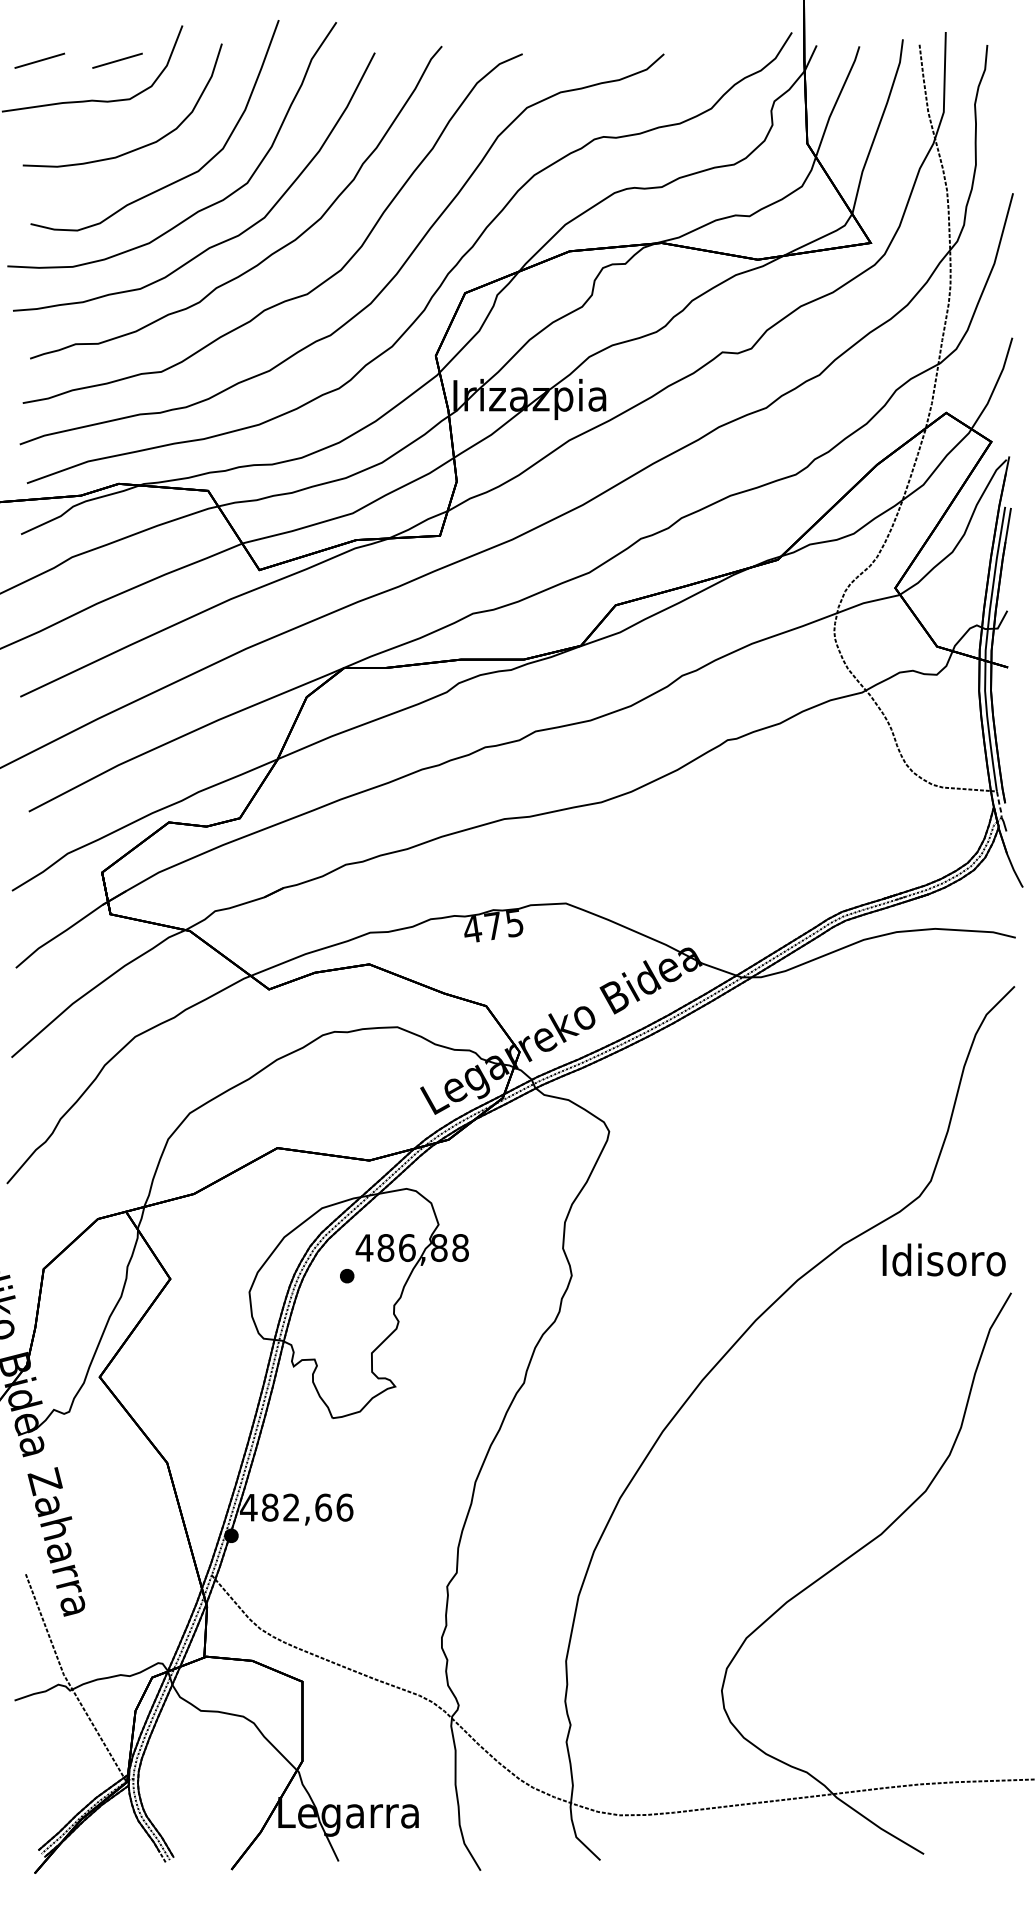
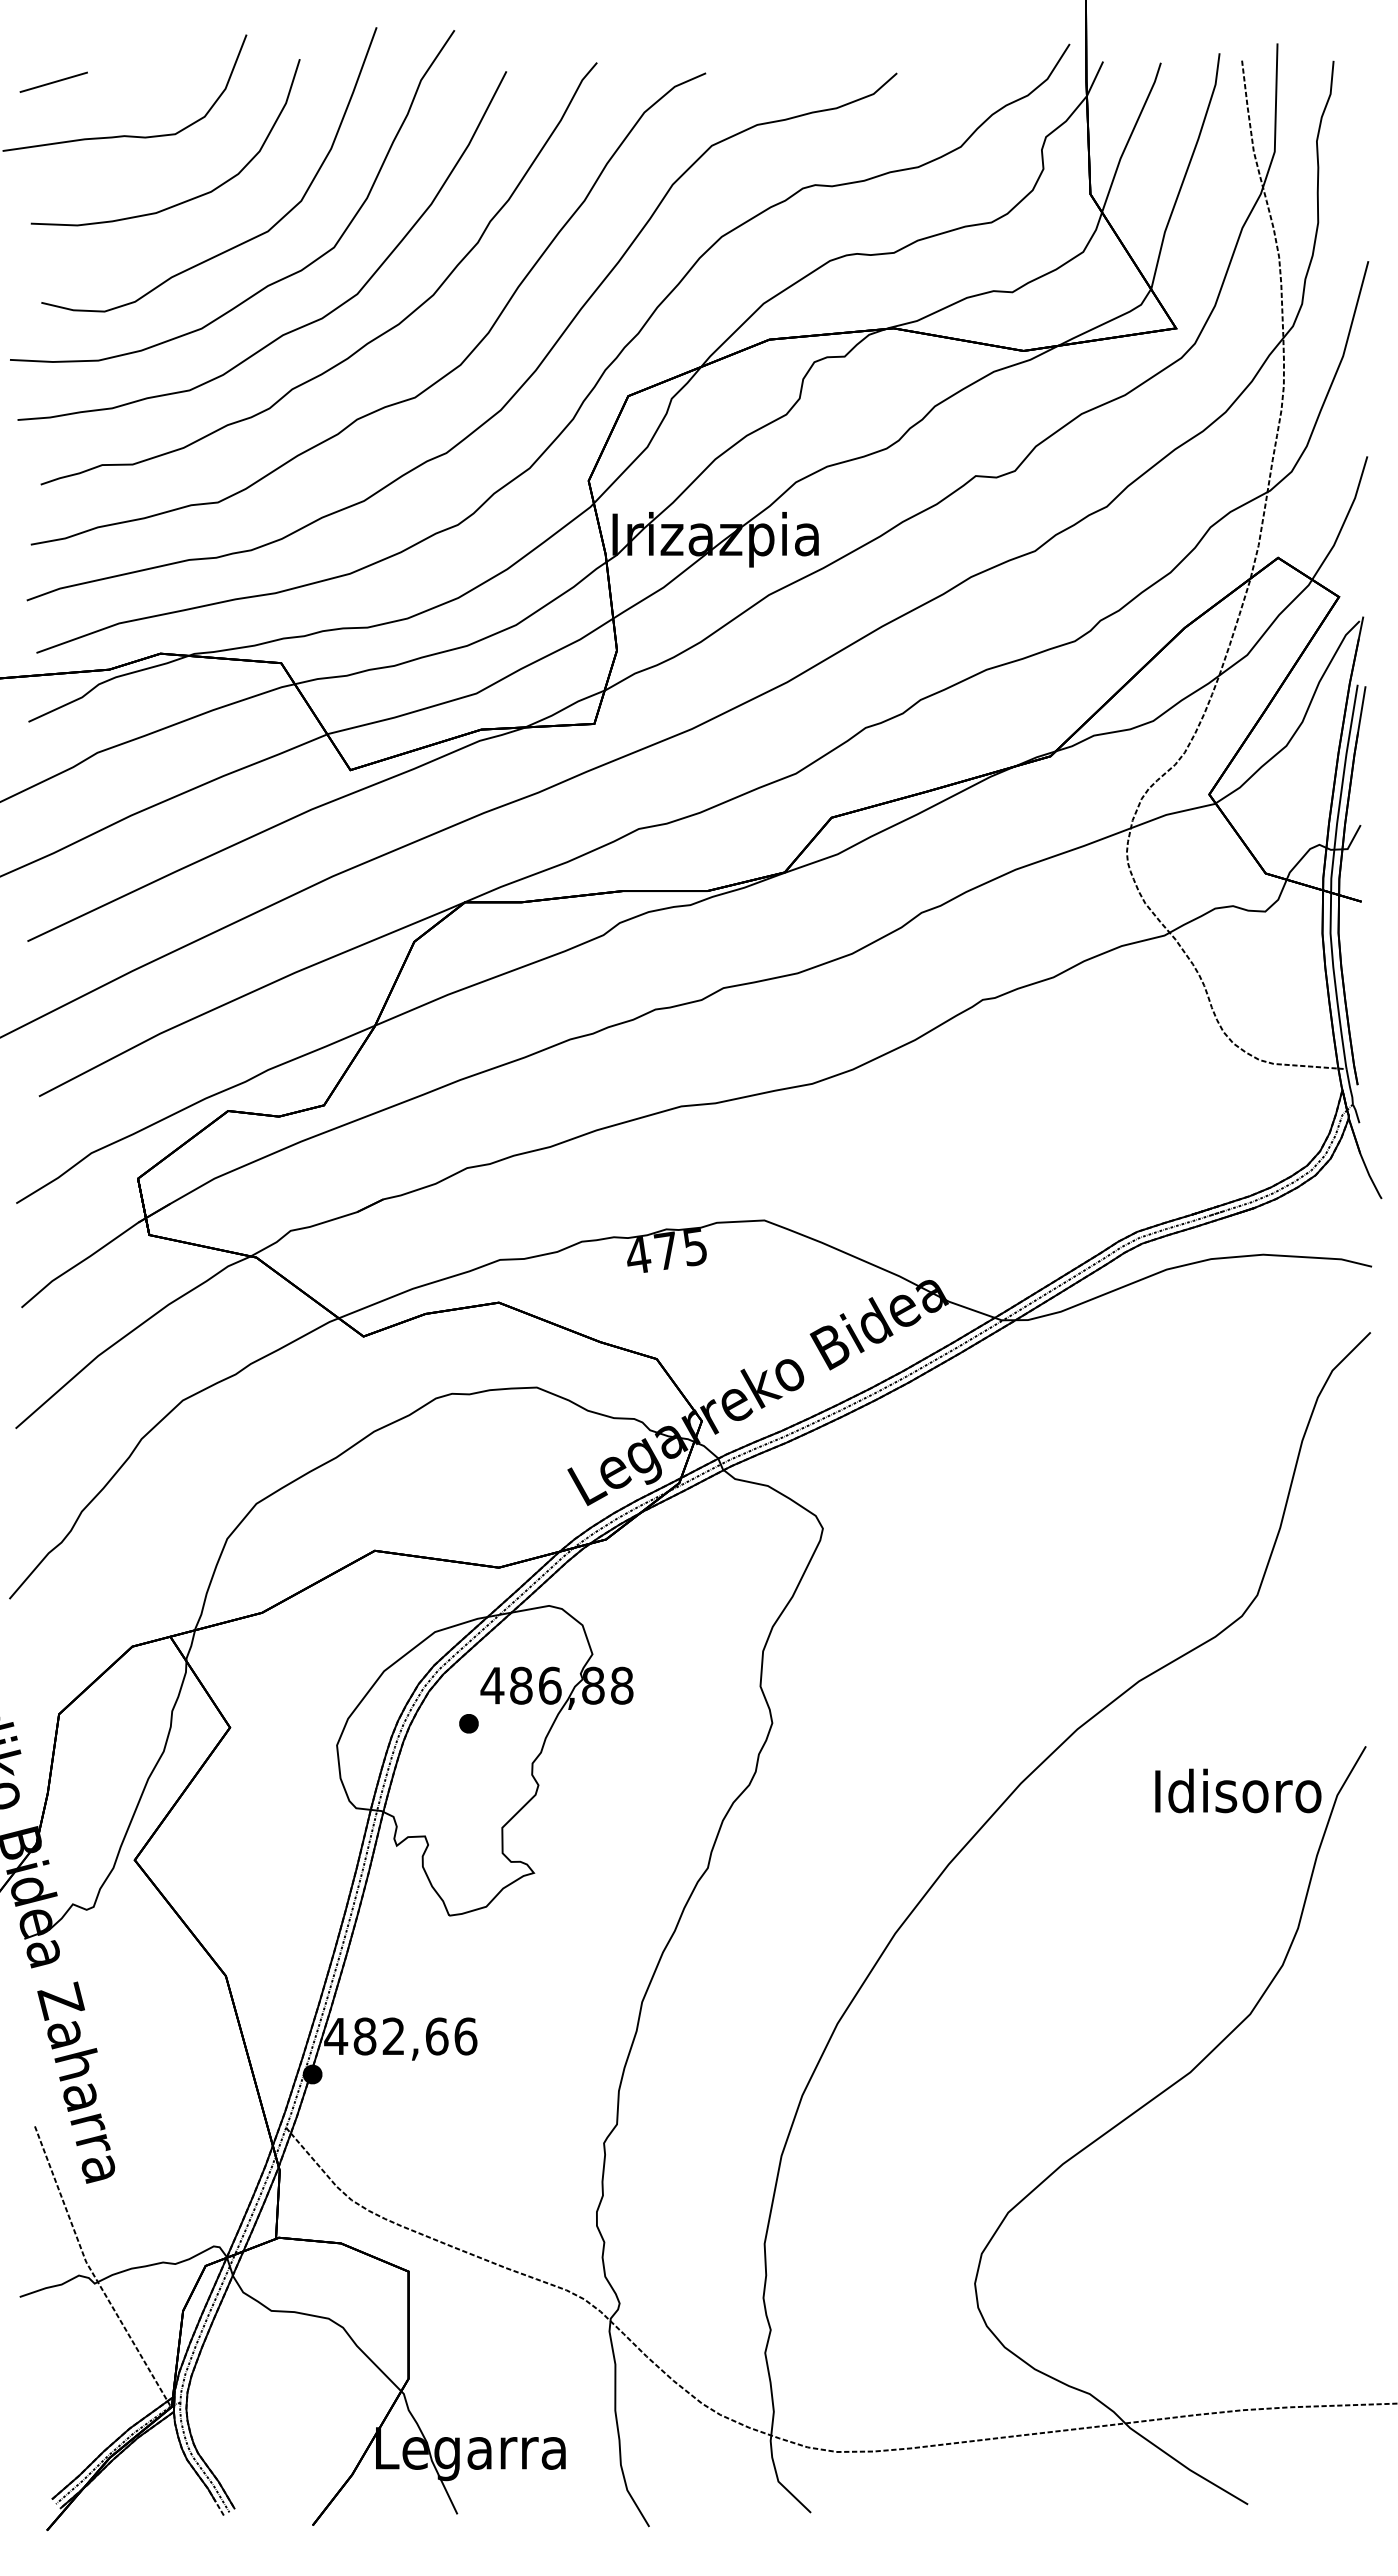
line: (117, 60) -> (158, 81), removed
line: (999, 805) -> (1349, 1087), dashed -> solid
text: (944, 1259) -> (1238, 1790), moved

